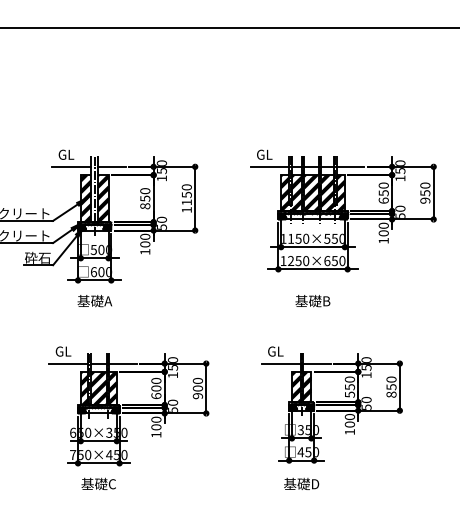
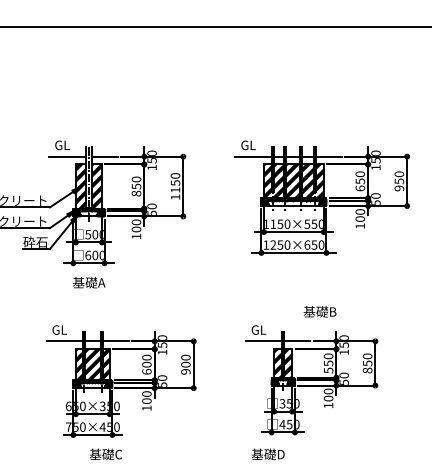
text: (312, 301) -> (319, 312), moved
text: (98, 483) -> (105, 453), moved
text: (301, 483) -> (268, 453), moved

